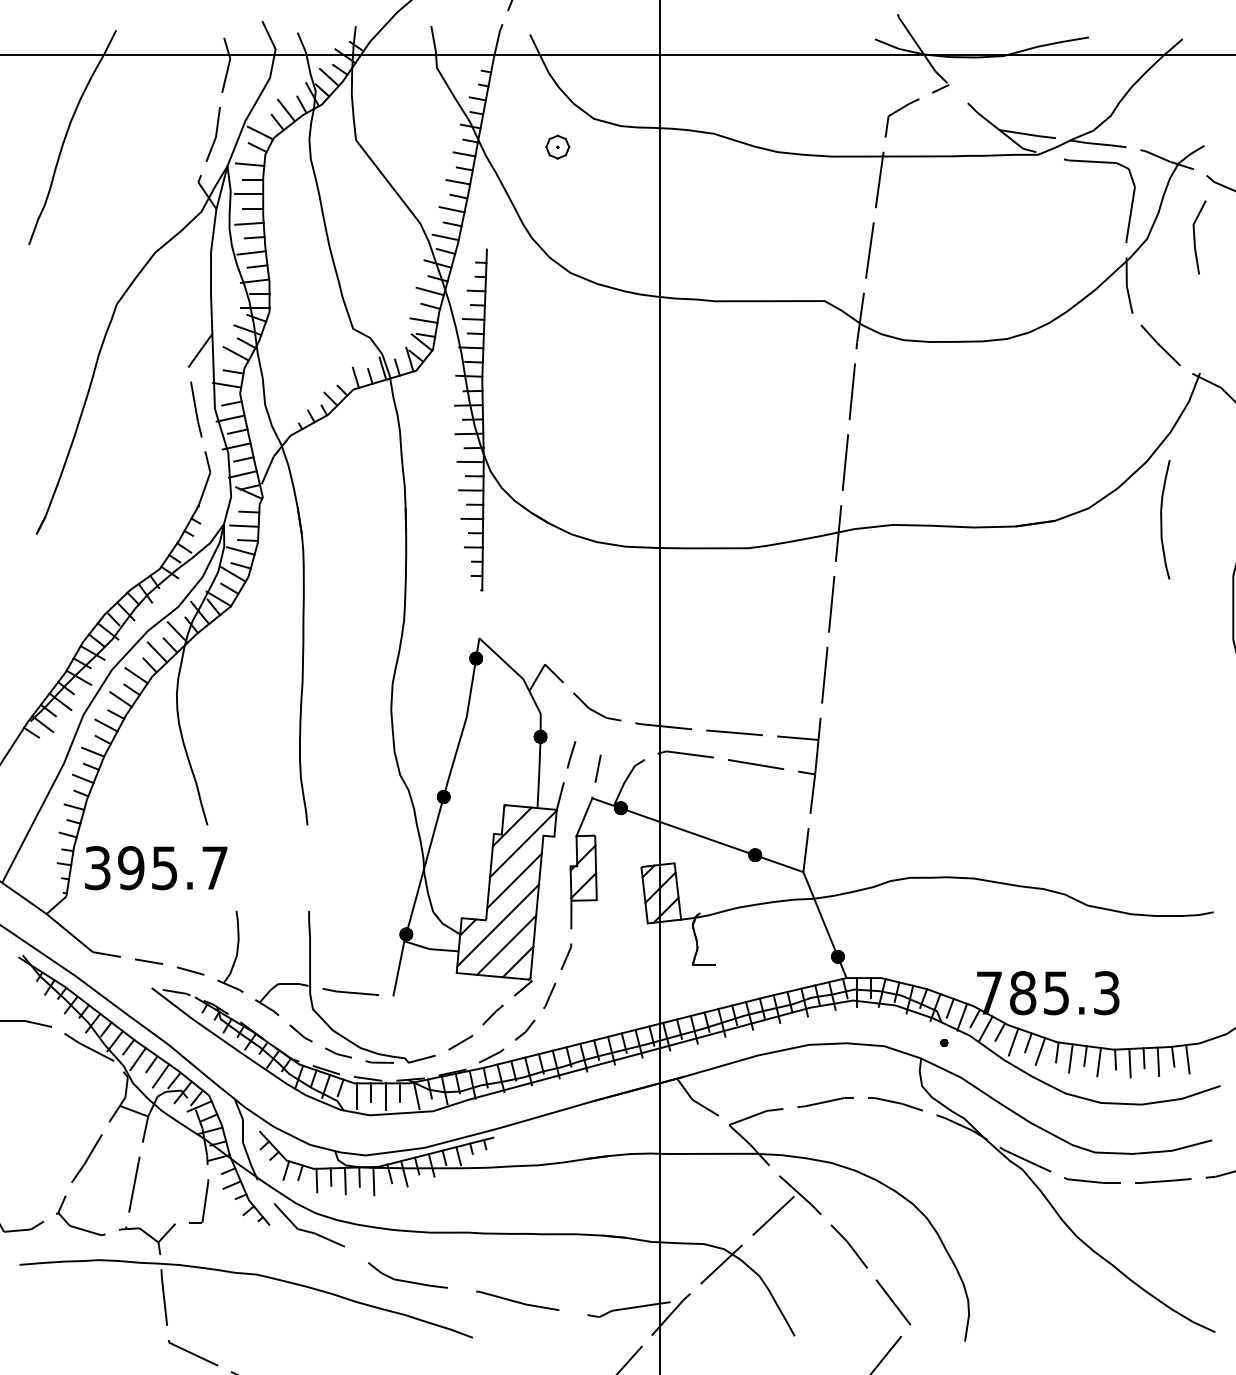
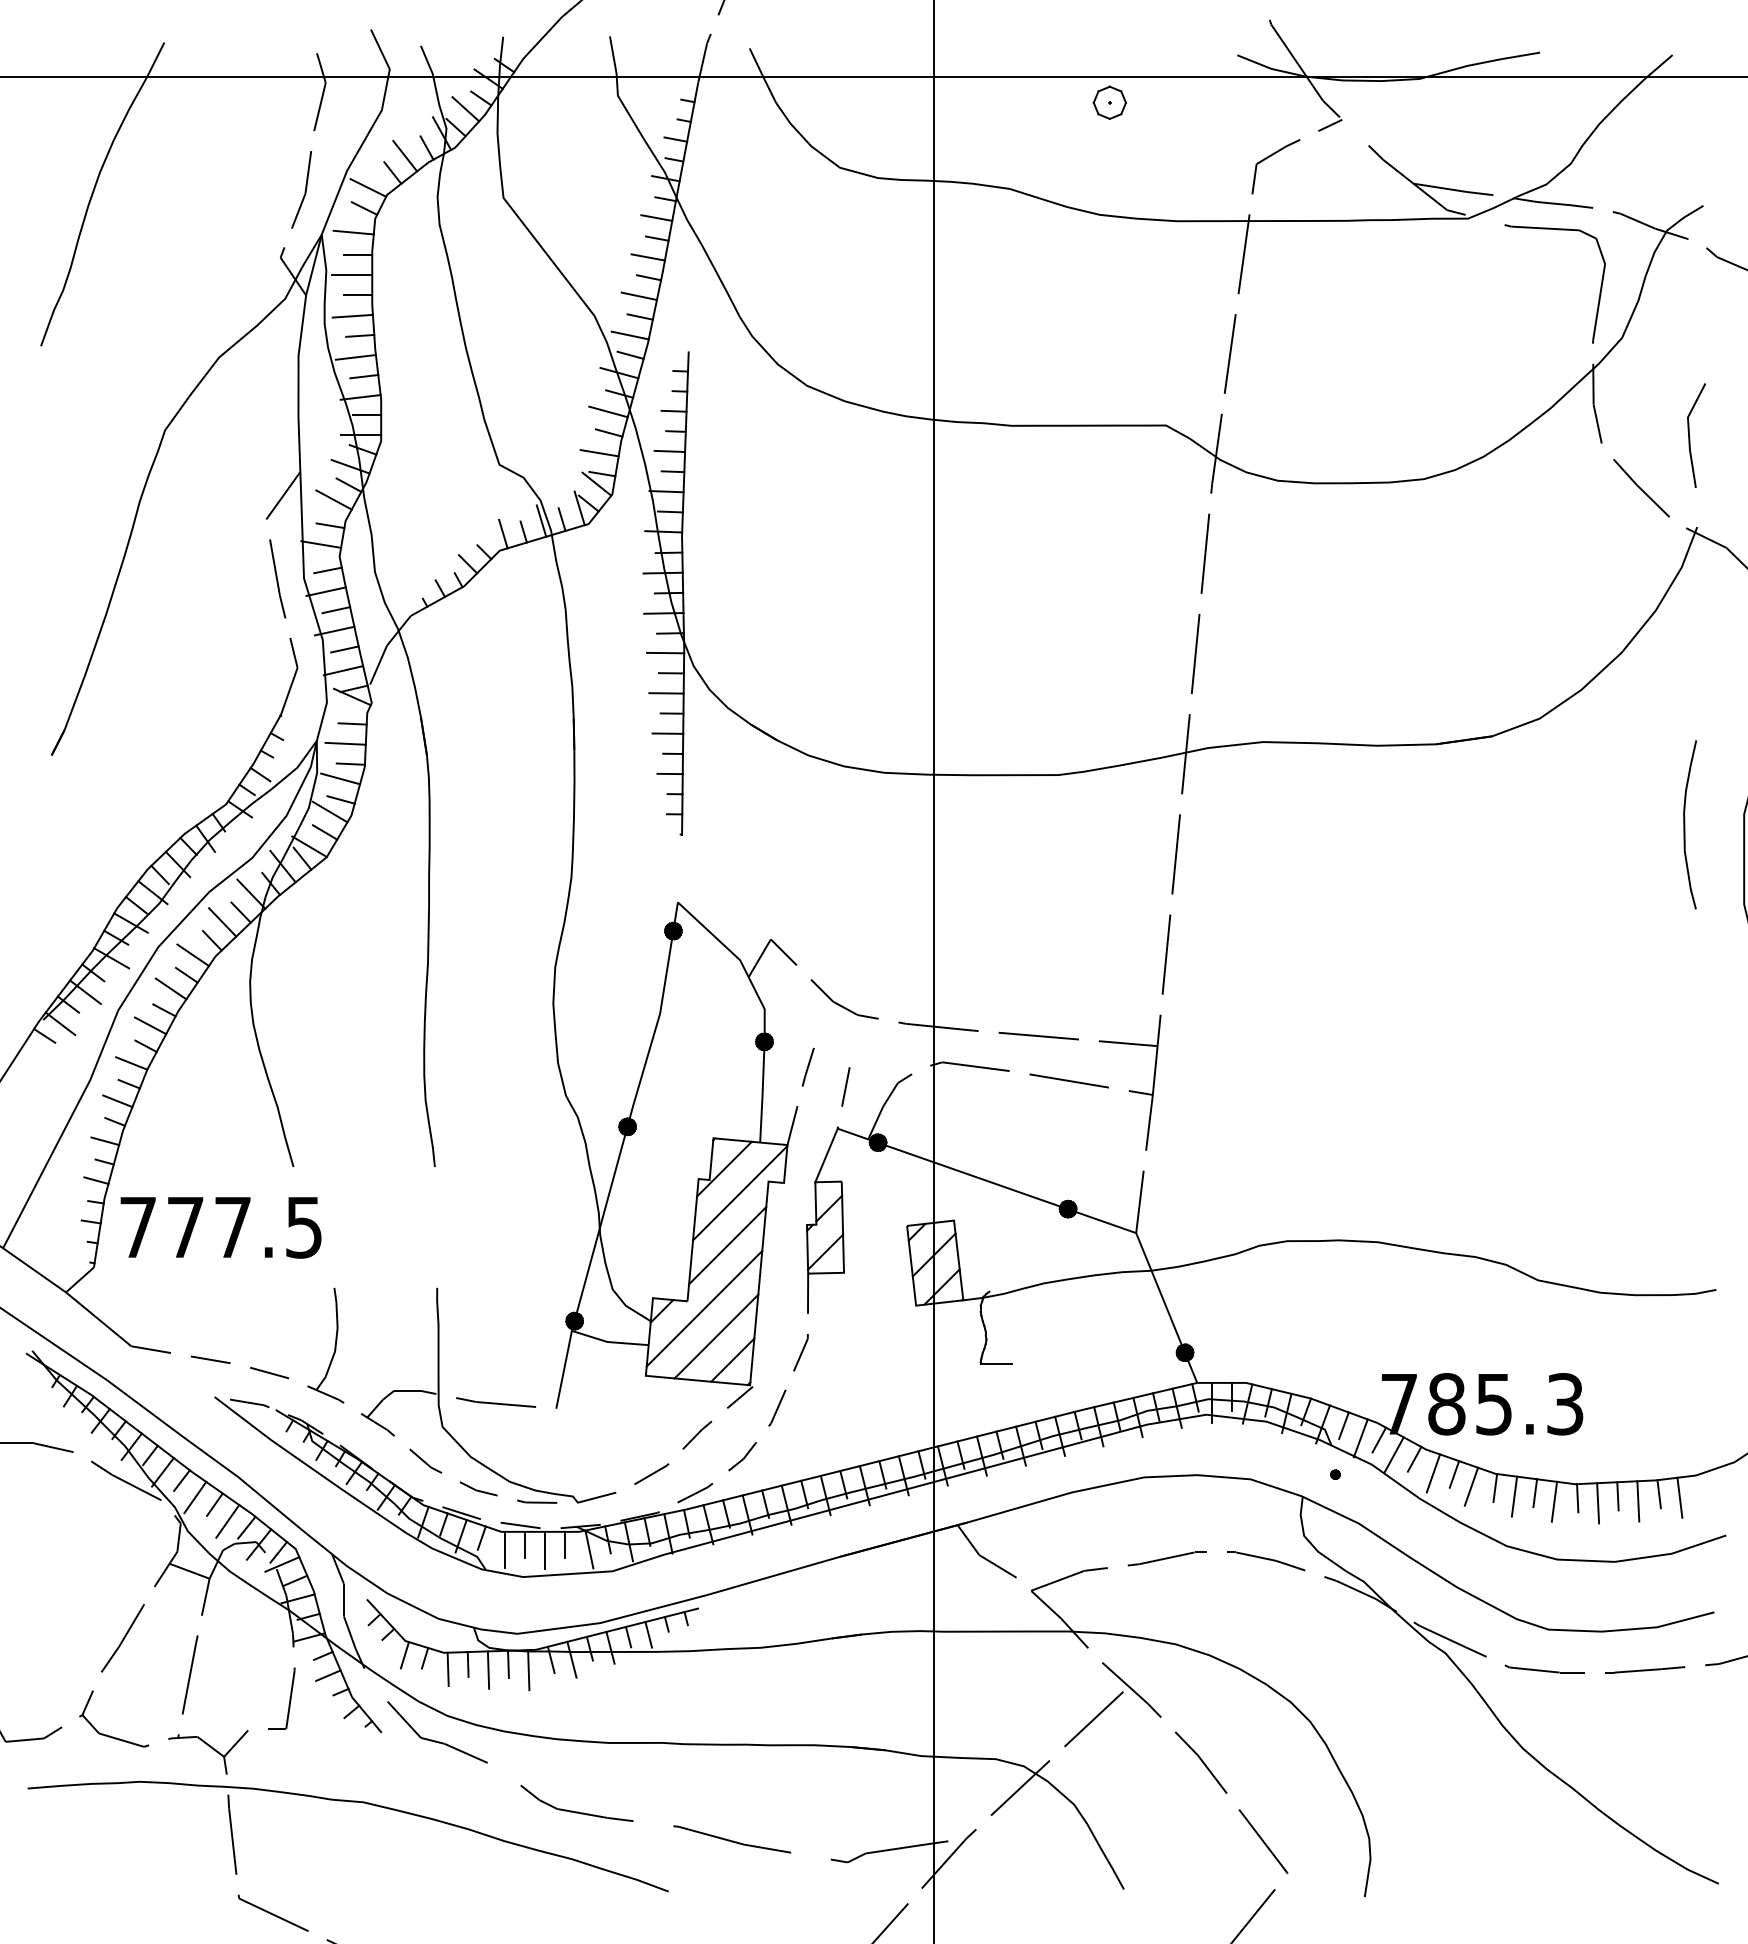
part: (557, 146) -> (1109, 102), moved
line: (1195, 238) -> (1690, 437), moved
curve: (1162, 519) -> (1685, 824), moved
text: (155, 868) -> (220, 1227), 395.7 -> 777.5

